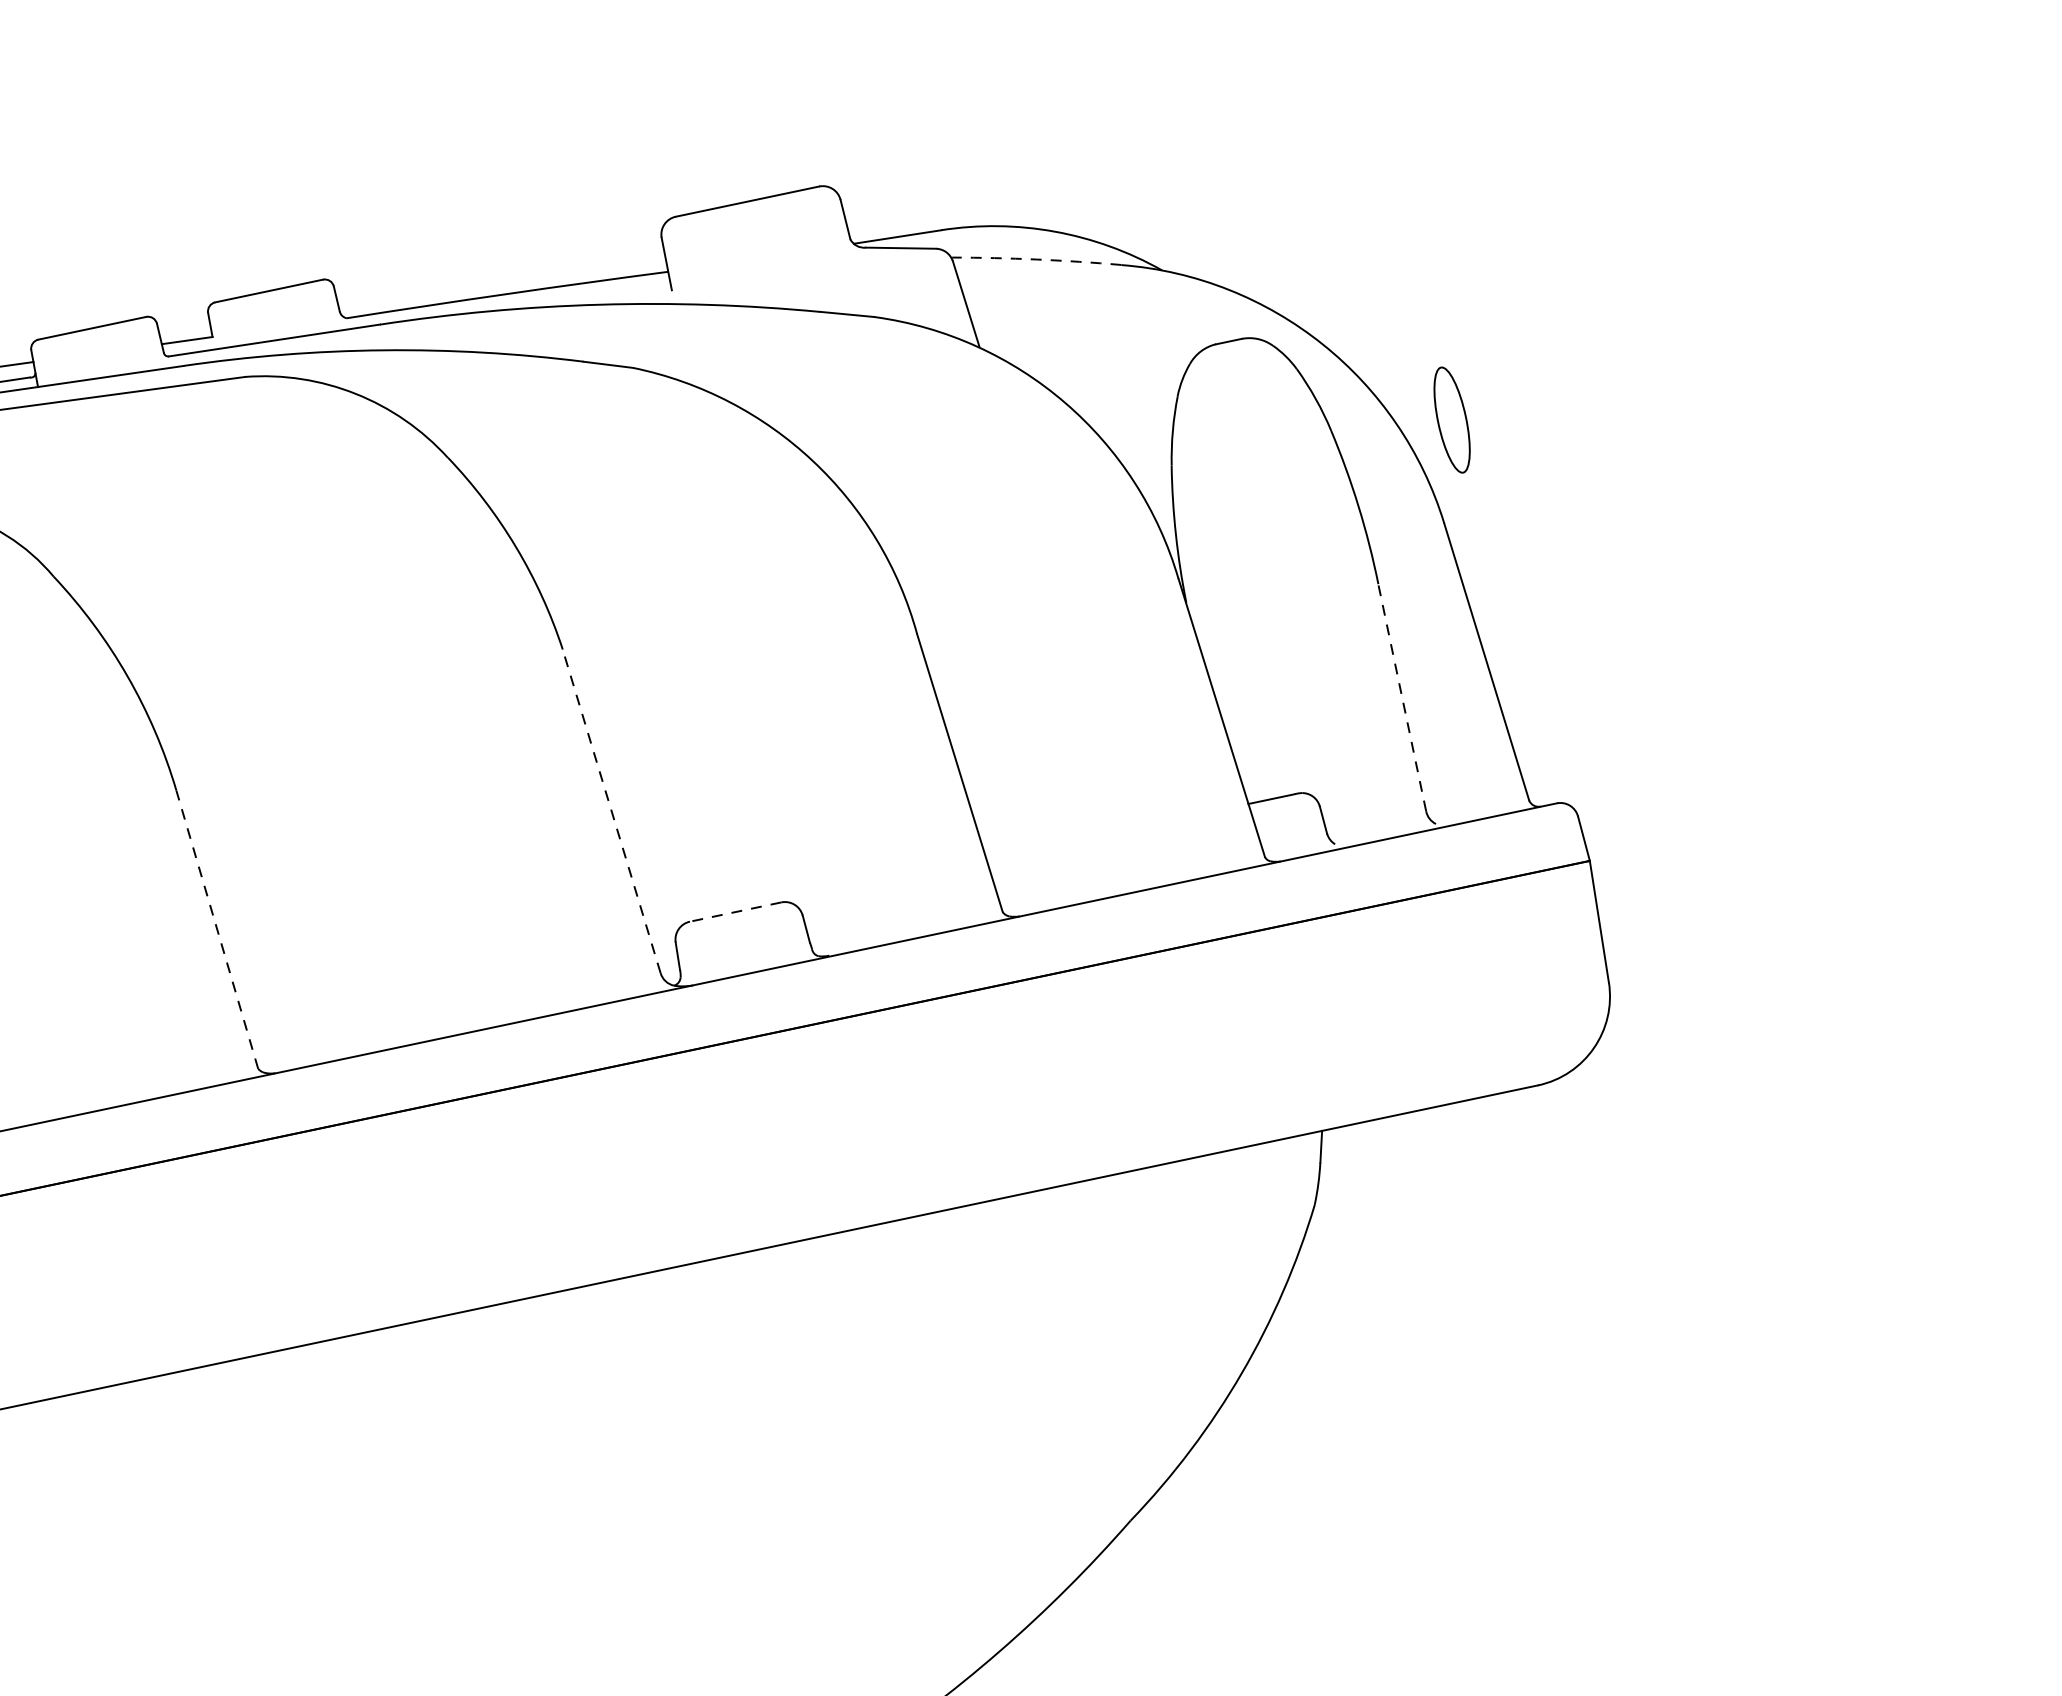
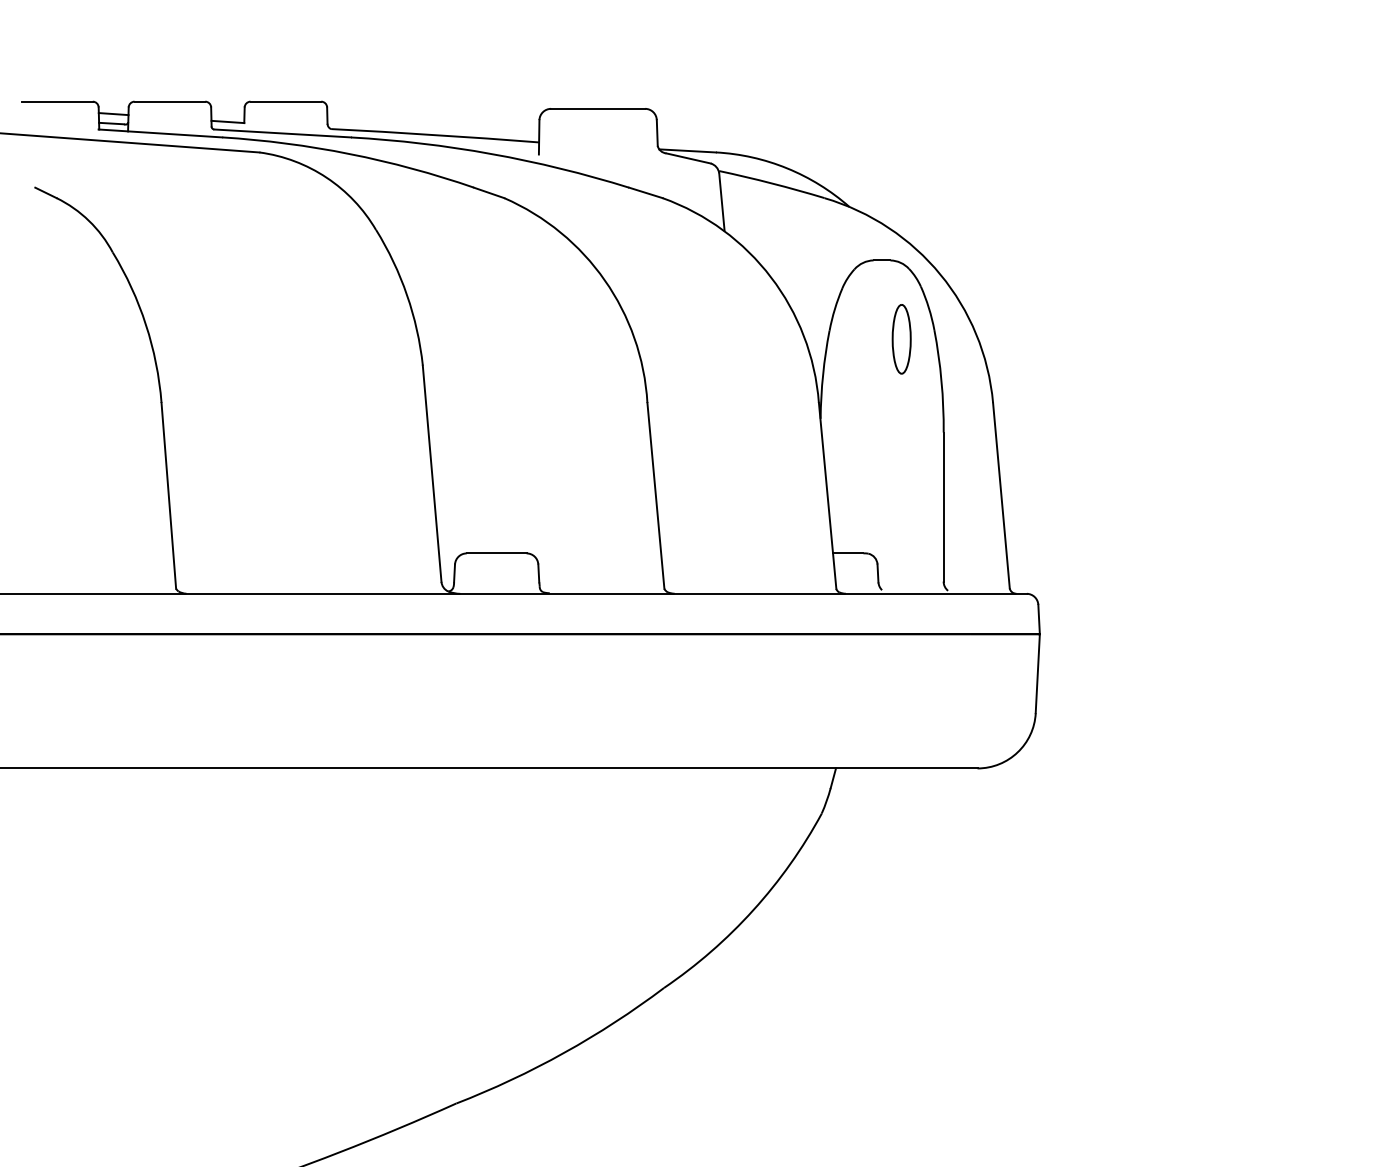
arc: (1037, 259) -> (772, 183), dashed -> solid
part: (1451, 420) -> (901, 339), moved
line: (1401, 696) -> (943, 506), dashed -> solid
line: (612, 810) -> (432, 473), dashed -> solid
line: (735, 912) -> (496, 553), dashed -> solid
line: (216, 929) -> (168, 495), dashed -> solid

